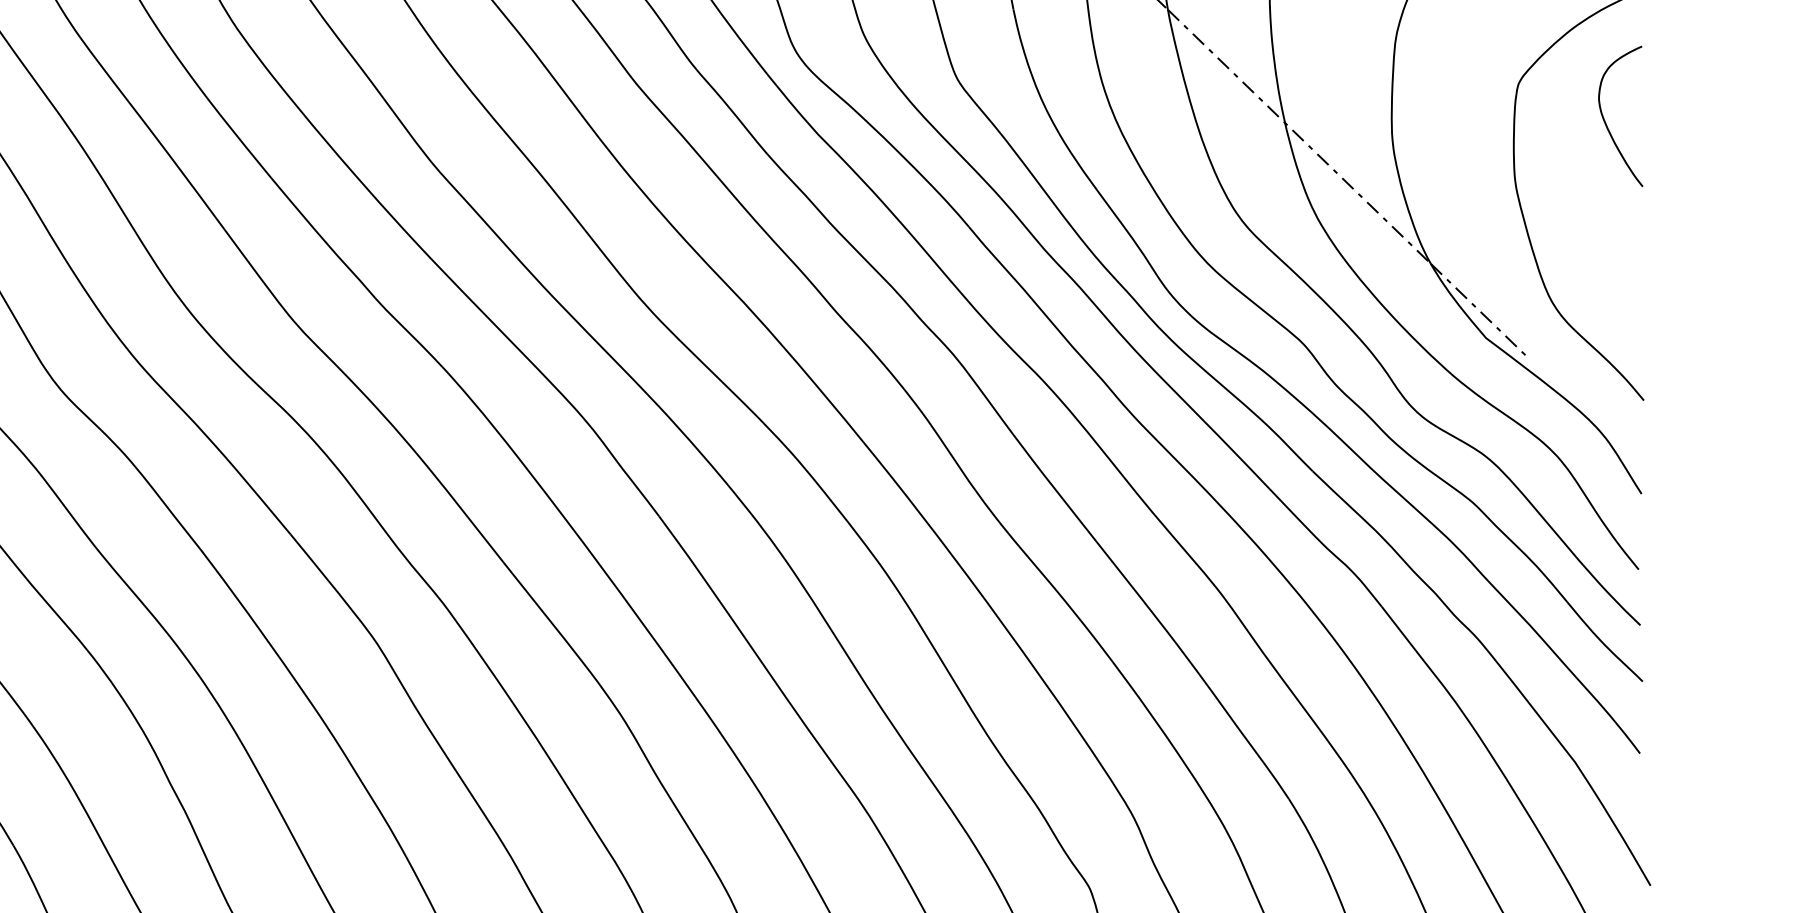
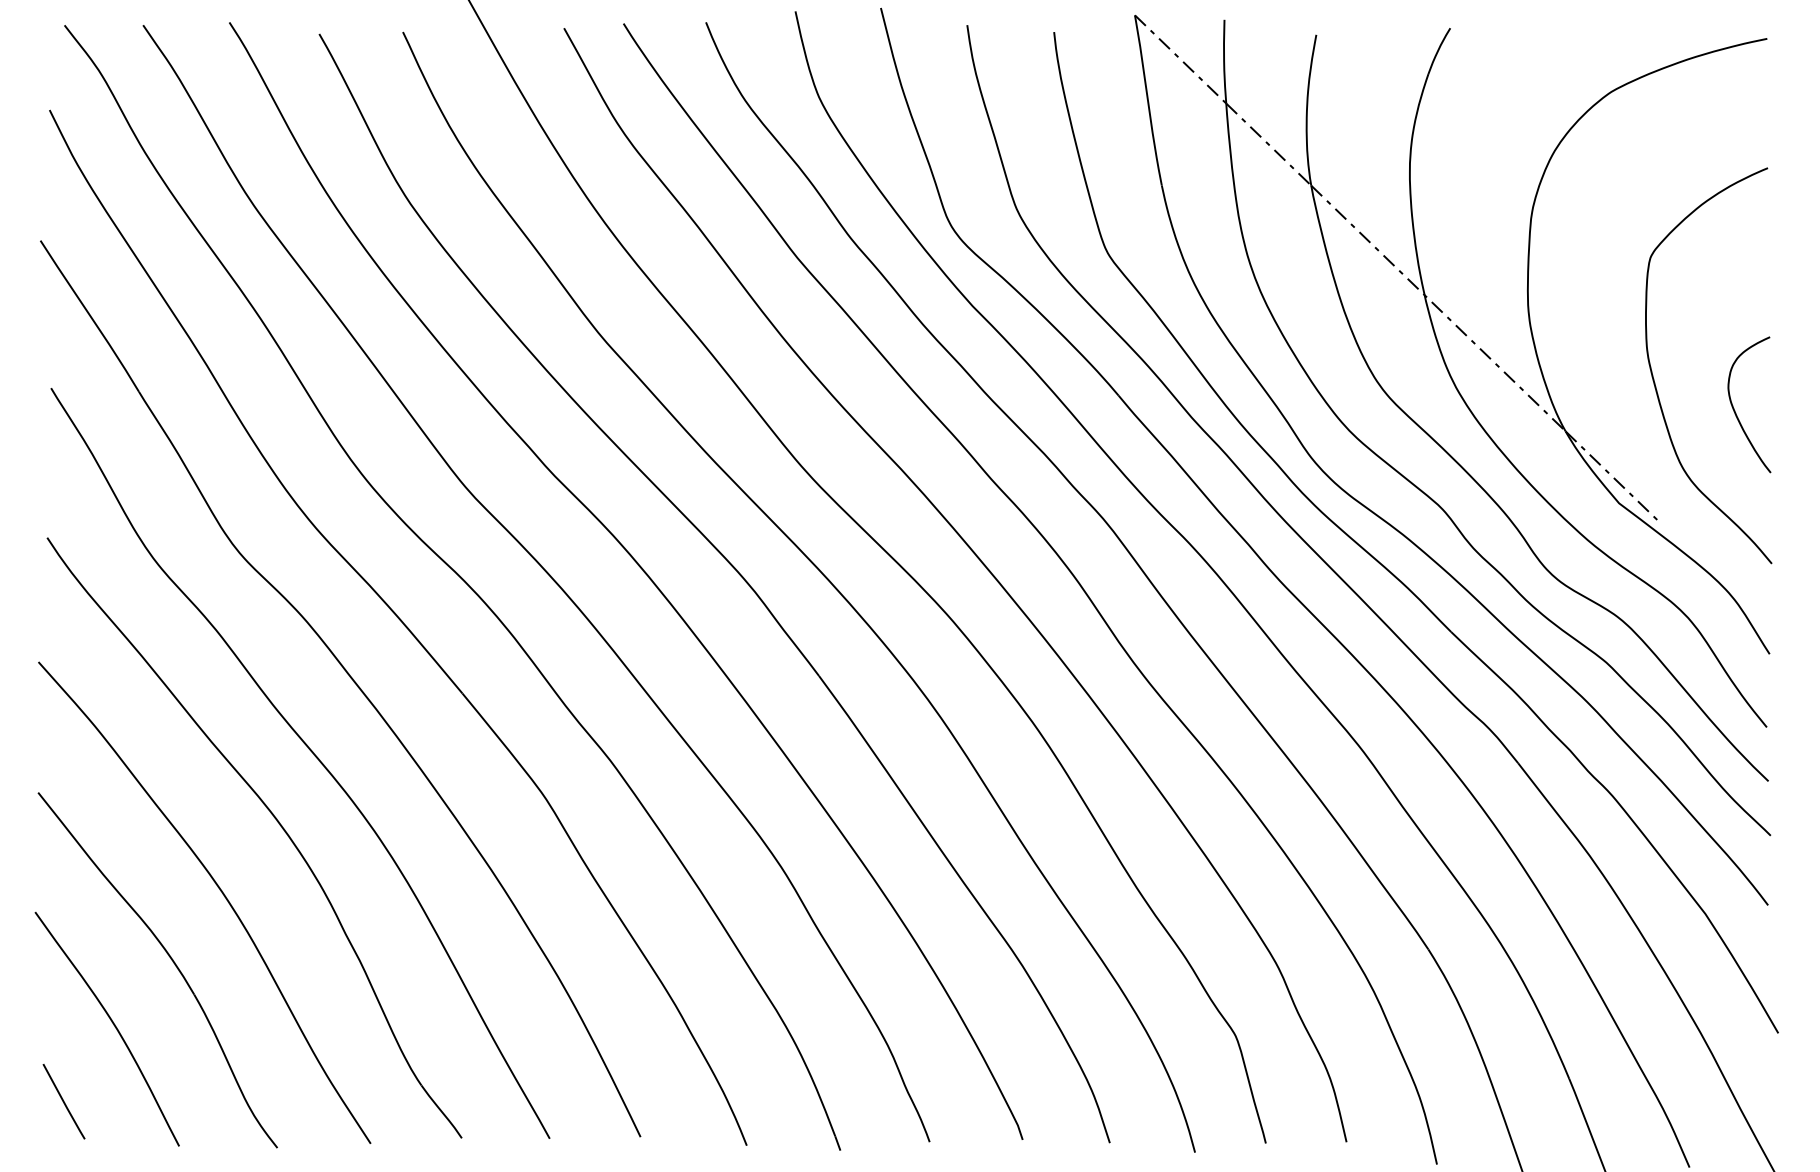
curve: (1606, 122) -> (1735, 410), moved

